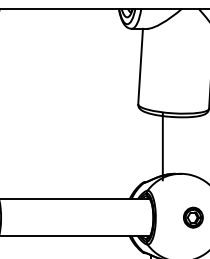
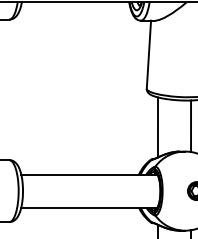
line: (187, 146) -> (191, 126), added
line: (162, 147) -> (157, 127), moved

